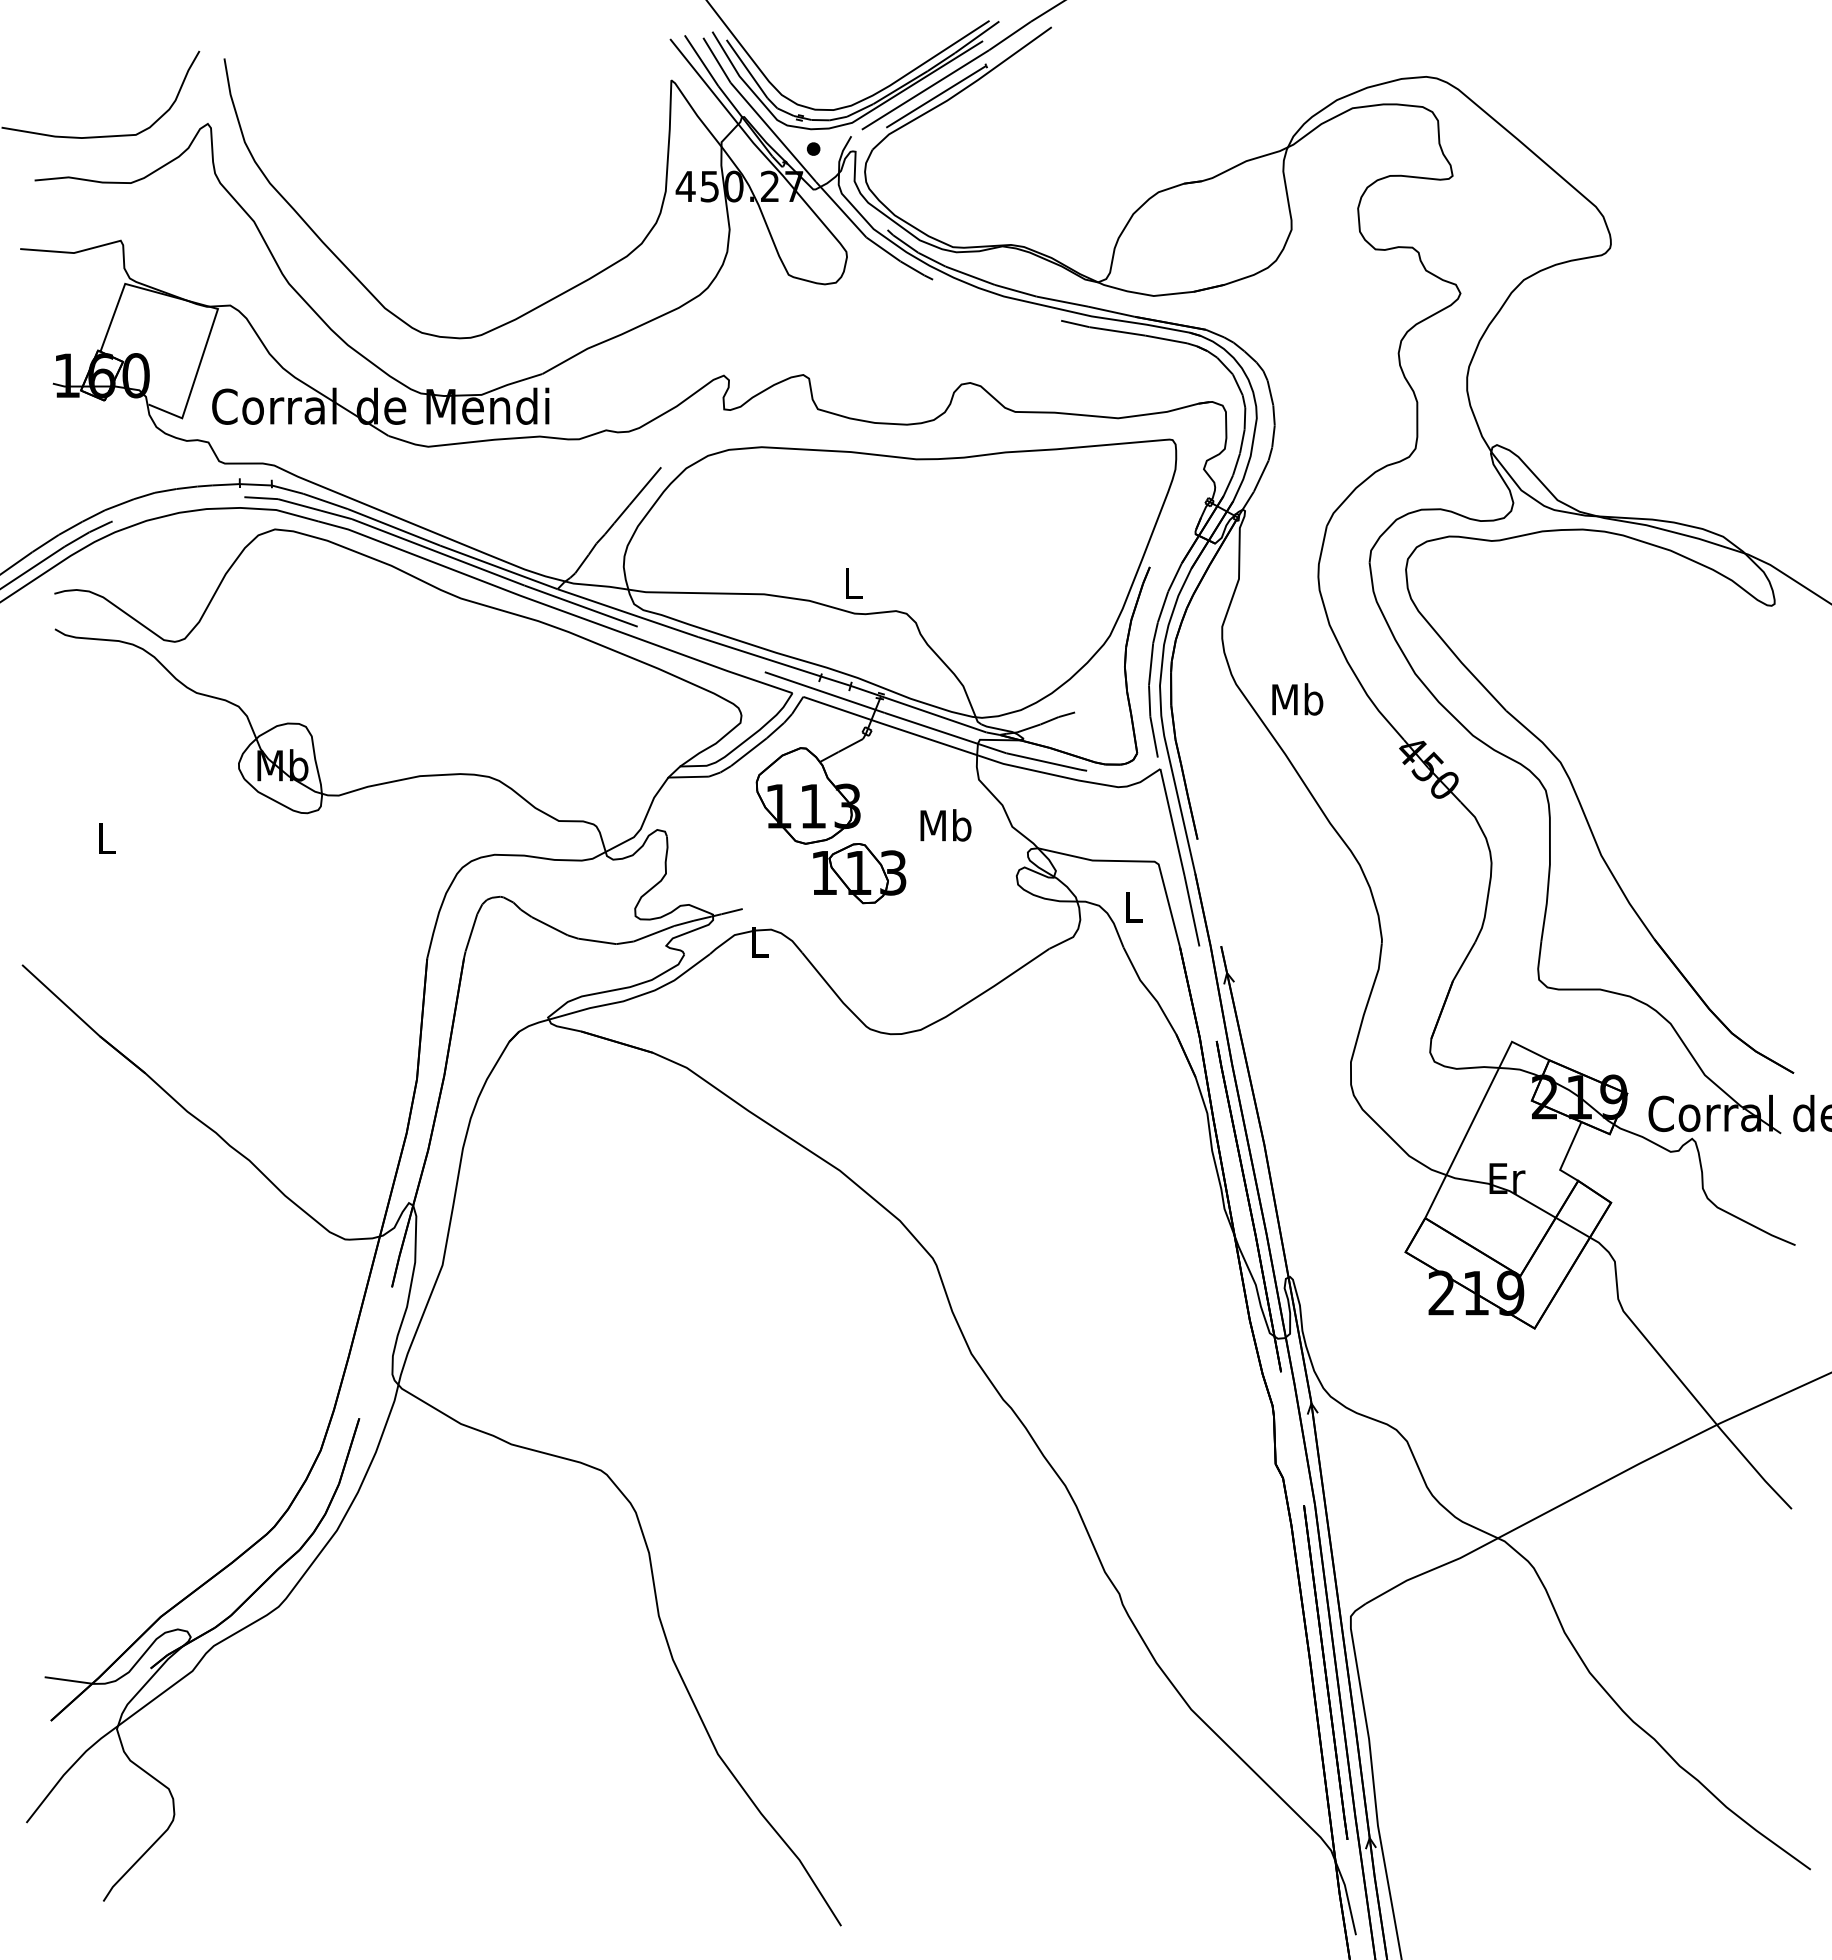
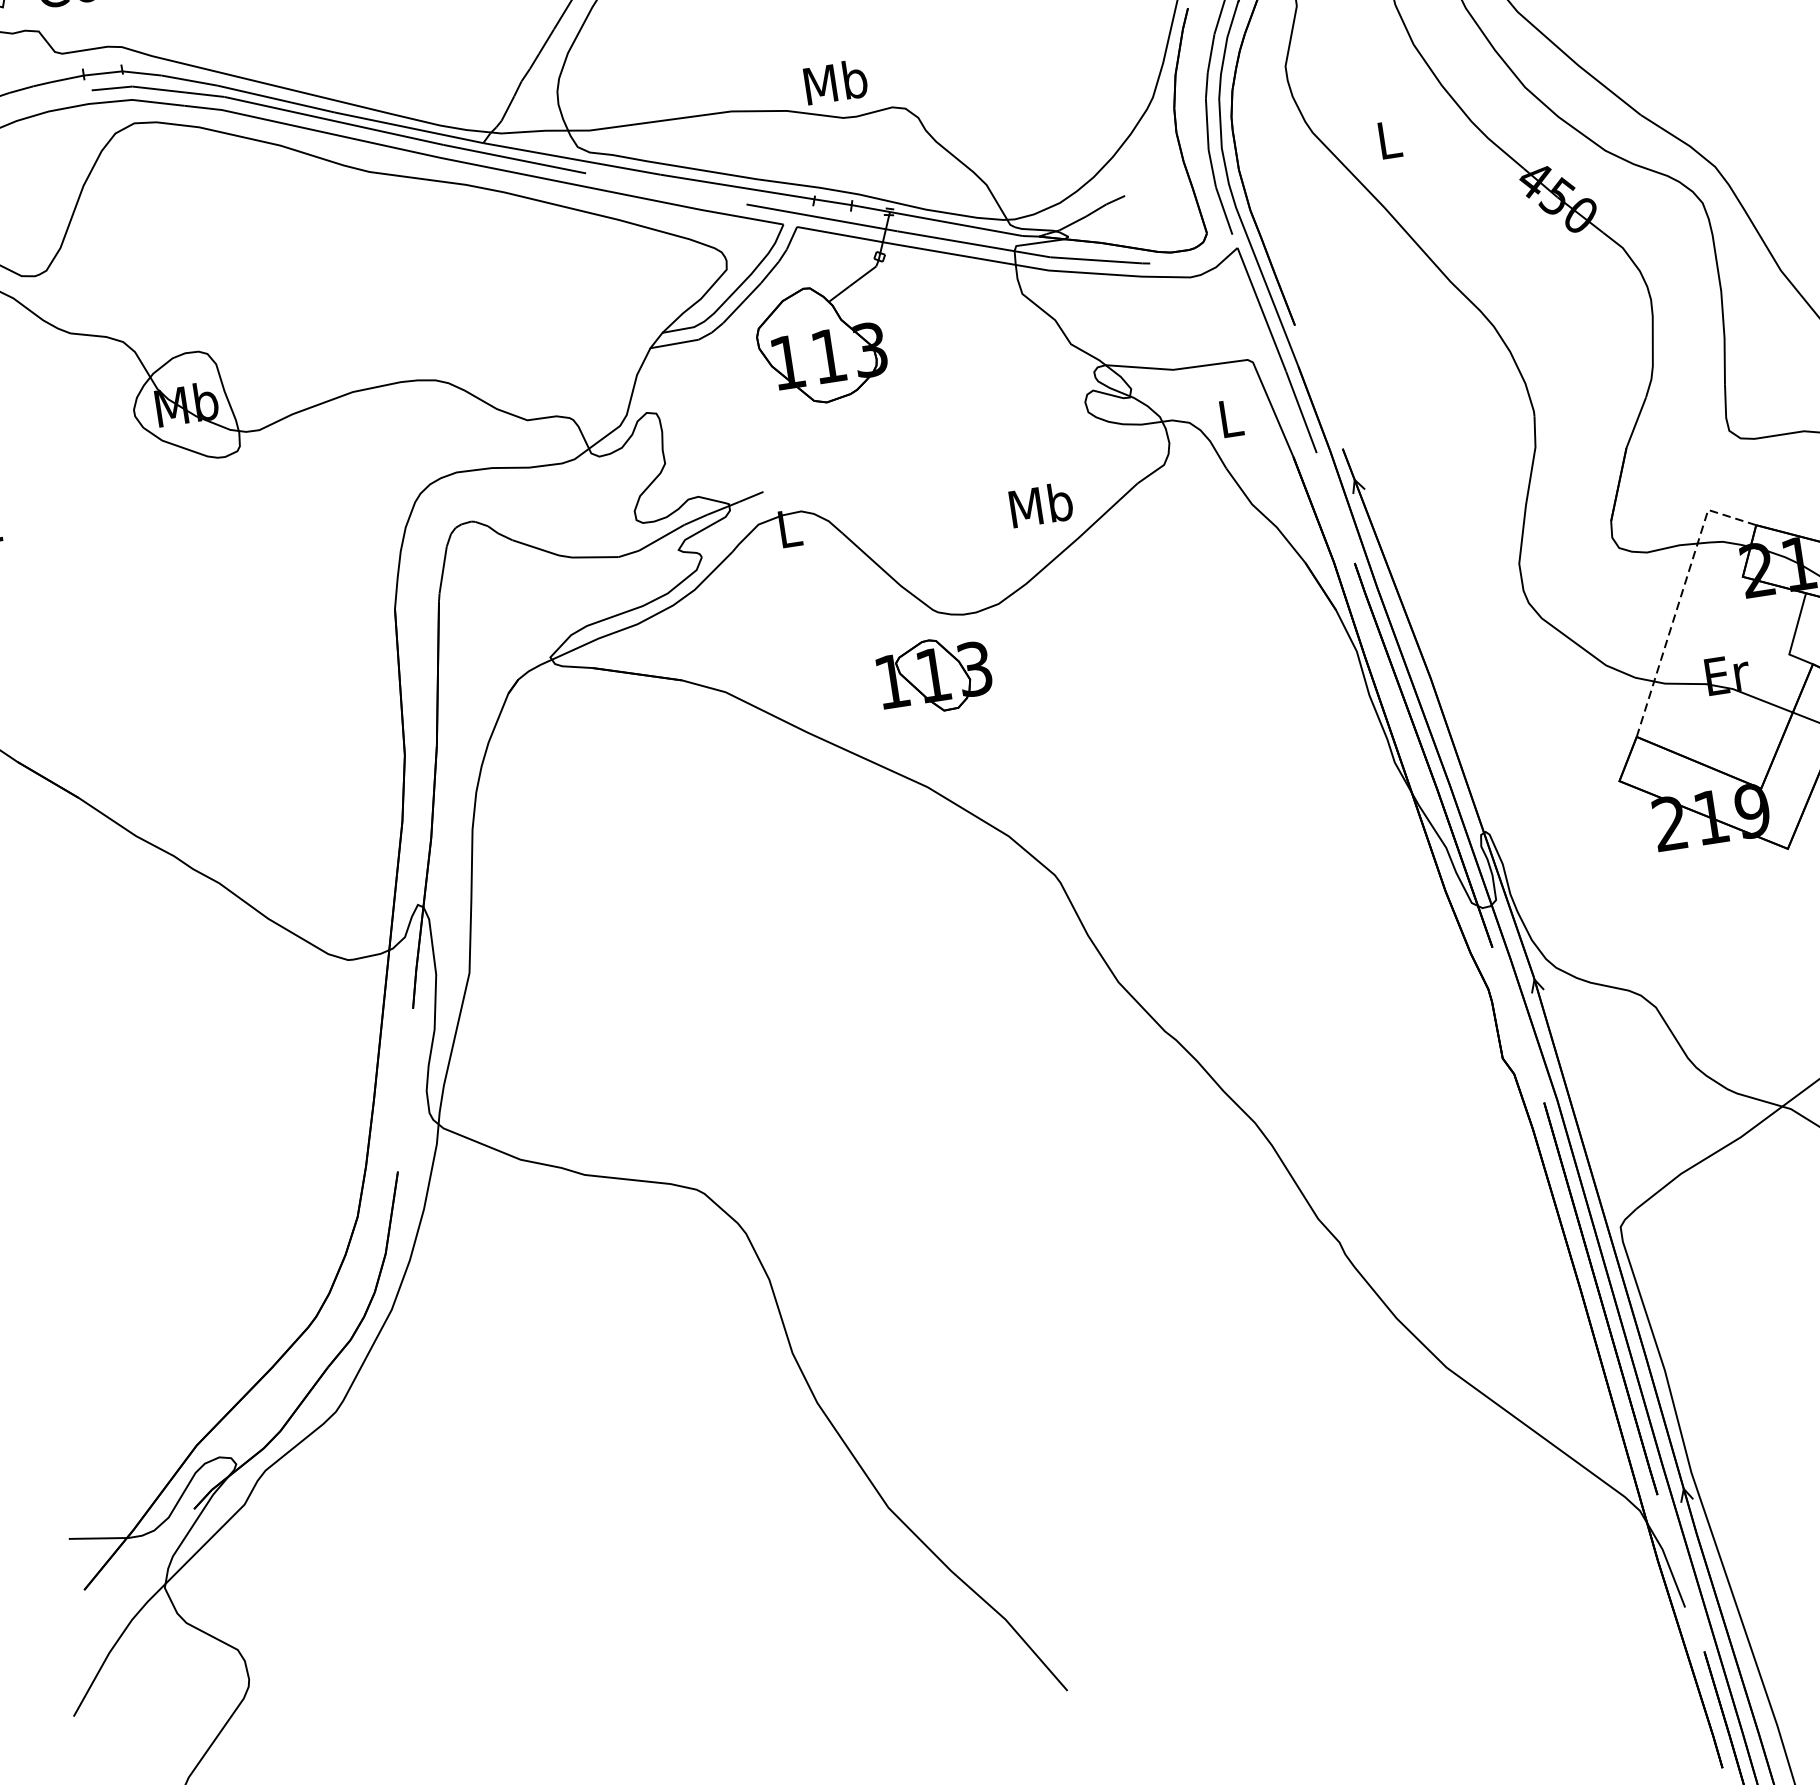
text: (852, 583) -> (835, 82), L -> Mb
text: (1297, 699) -> (1388, 139), Mb -> L
text: (945, 825) -> (1040, 505), moved
part: (859, 873) -> (934, 675), moved
line: (1478, 1110) -> (1680, 598), solid -> dashed

